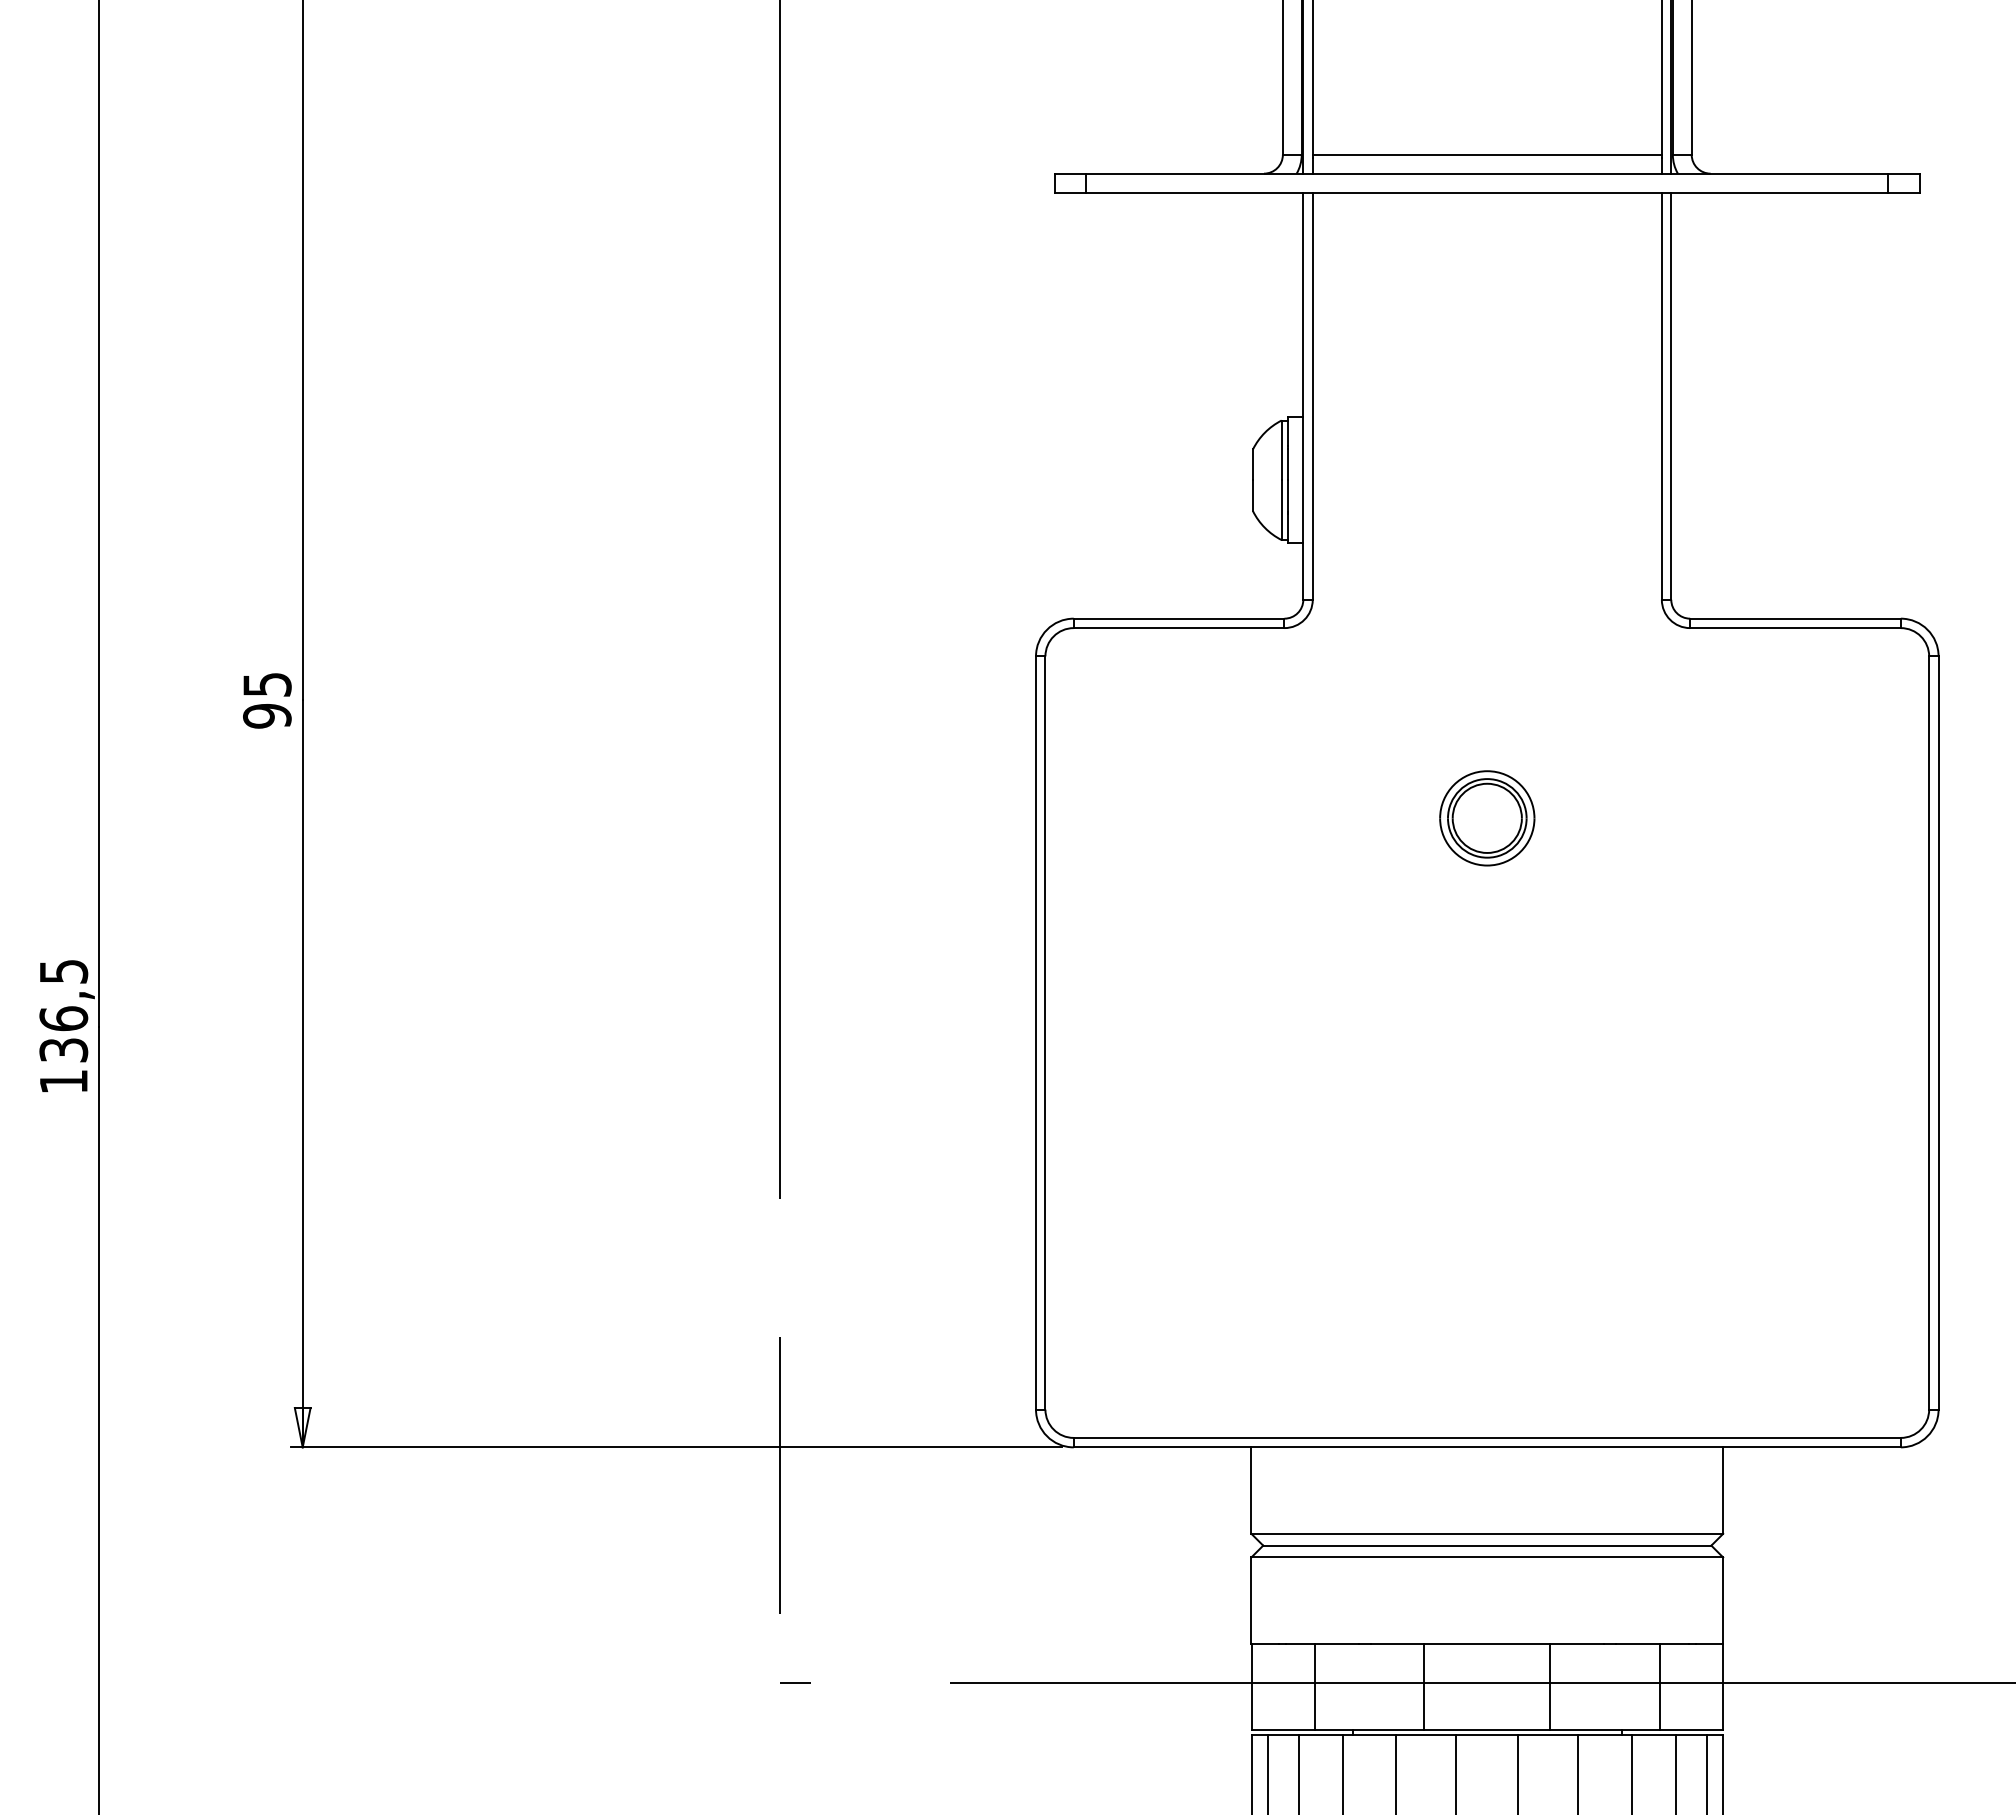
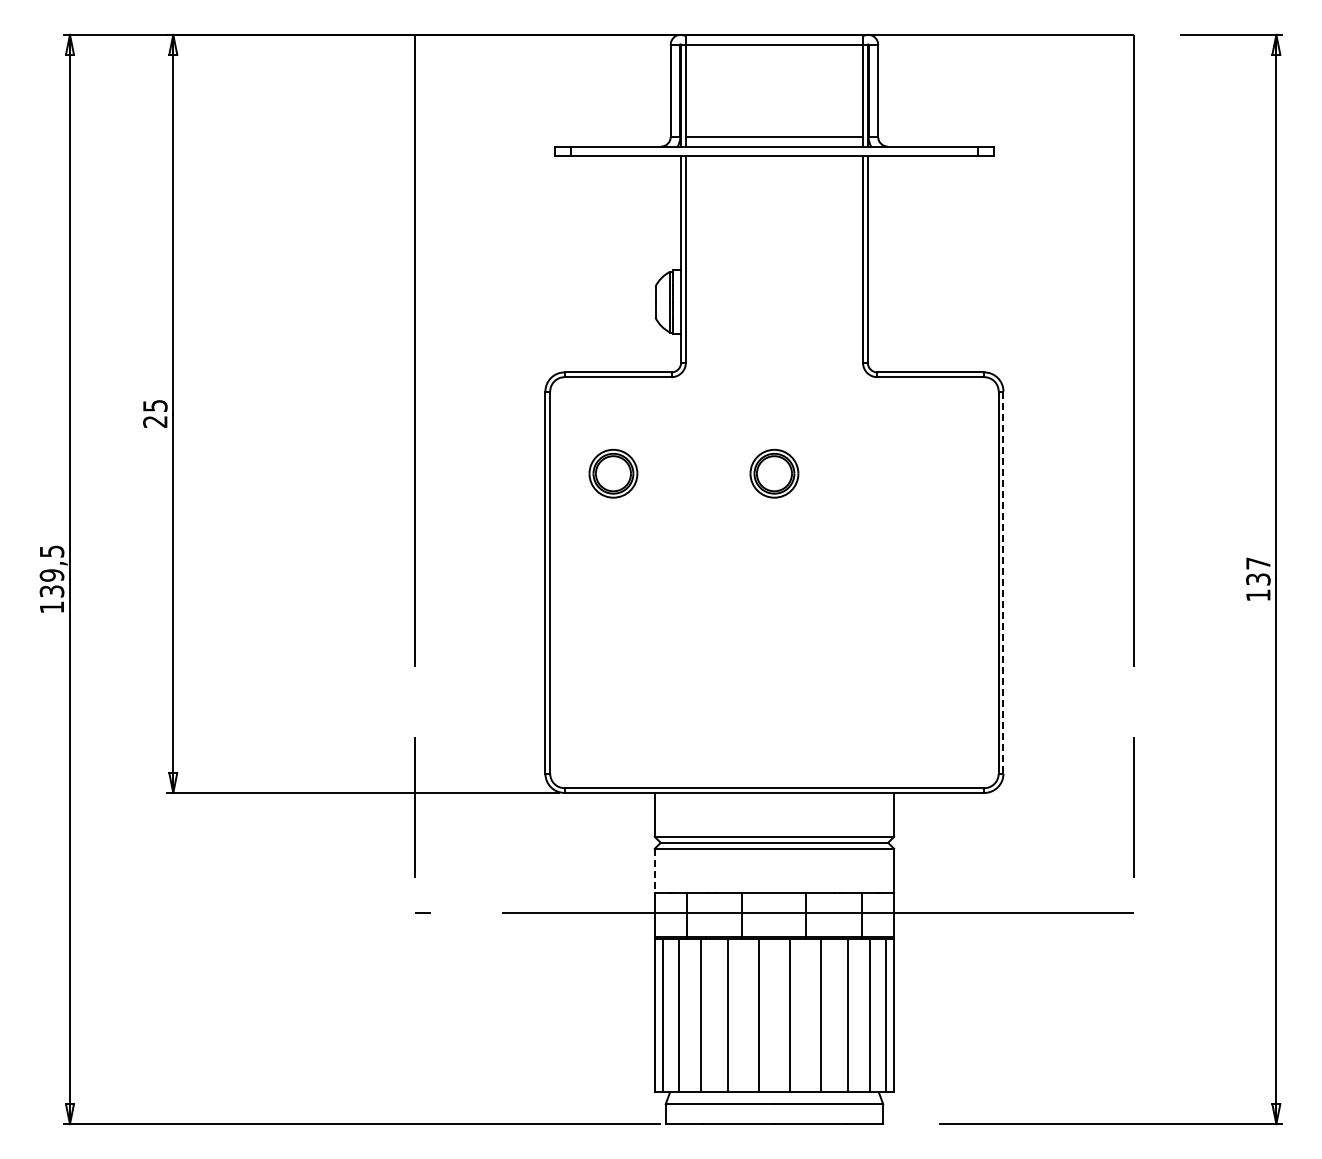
text: (267, 715) -> (155, 421), 95 -> 25
part: (1170, 817) -> (613, 473), added
text: (62, 1018) -> (51, 575), 136,5 -> 139,5
line: (1938, 1034) -> (1003, 583), solid -> dashed
line: (1250, 1600) -> (654, 870), solid -> dashed

